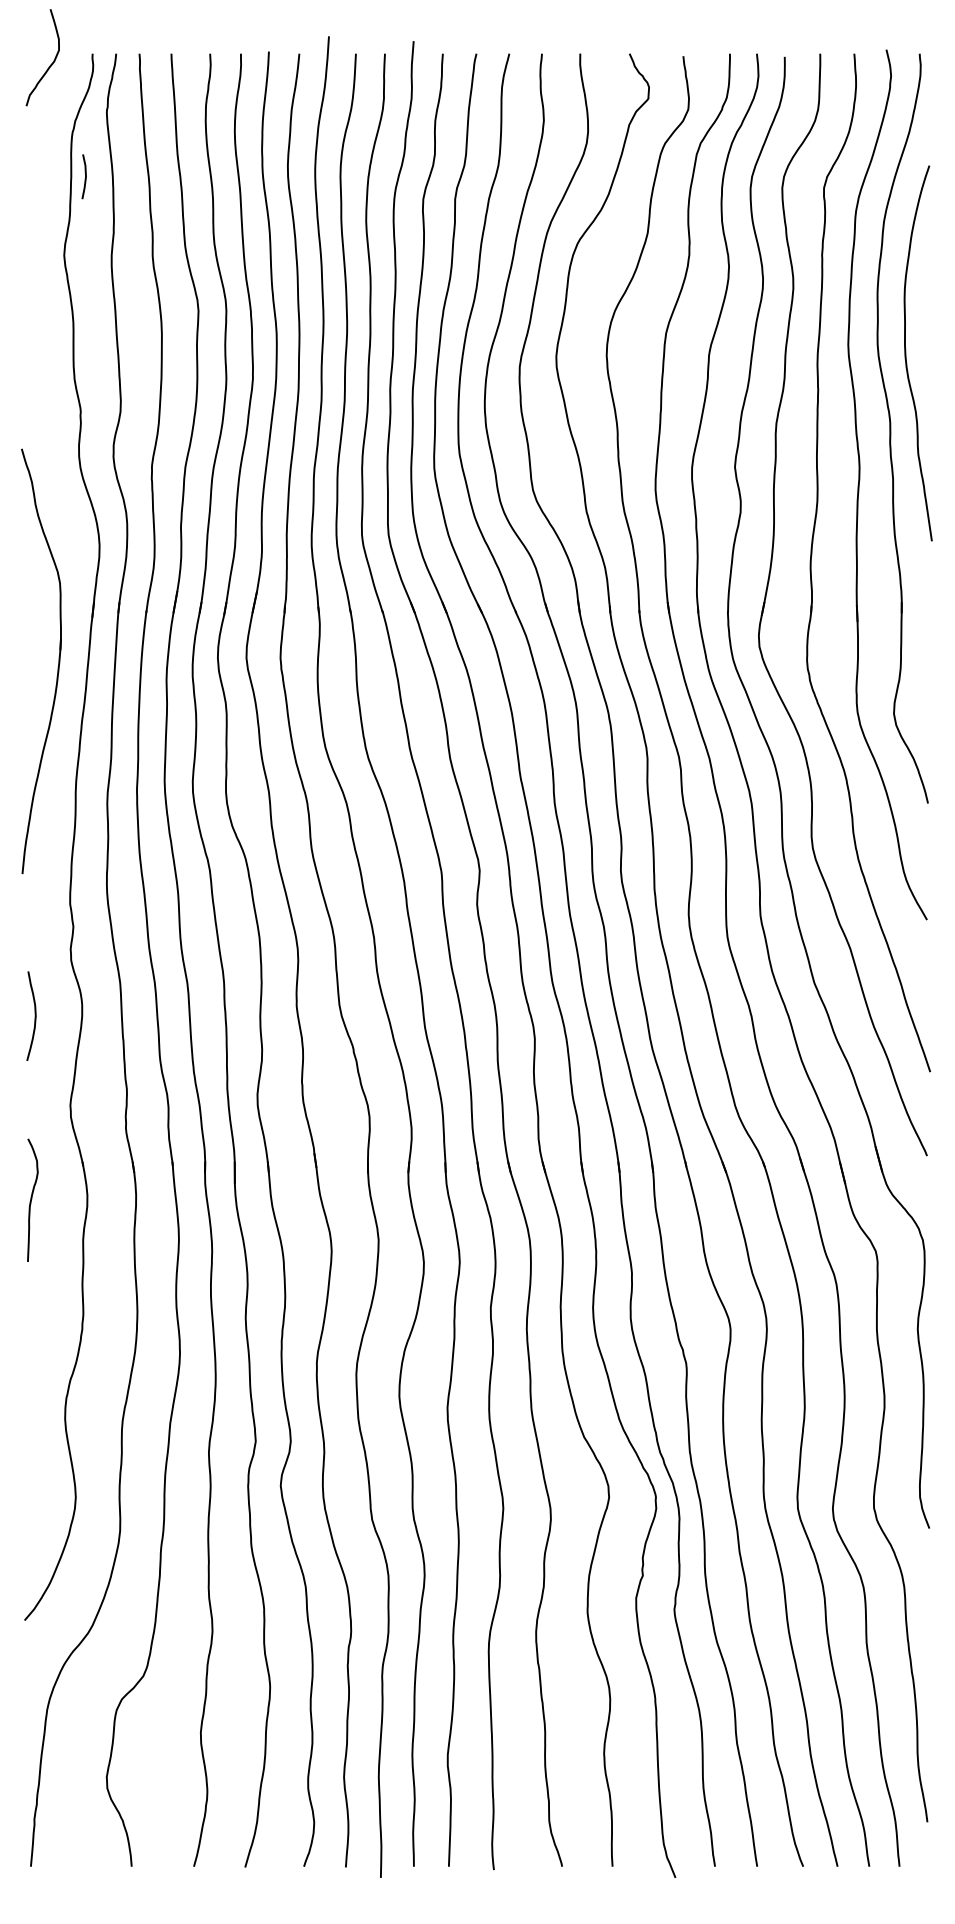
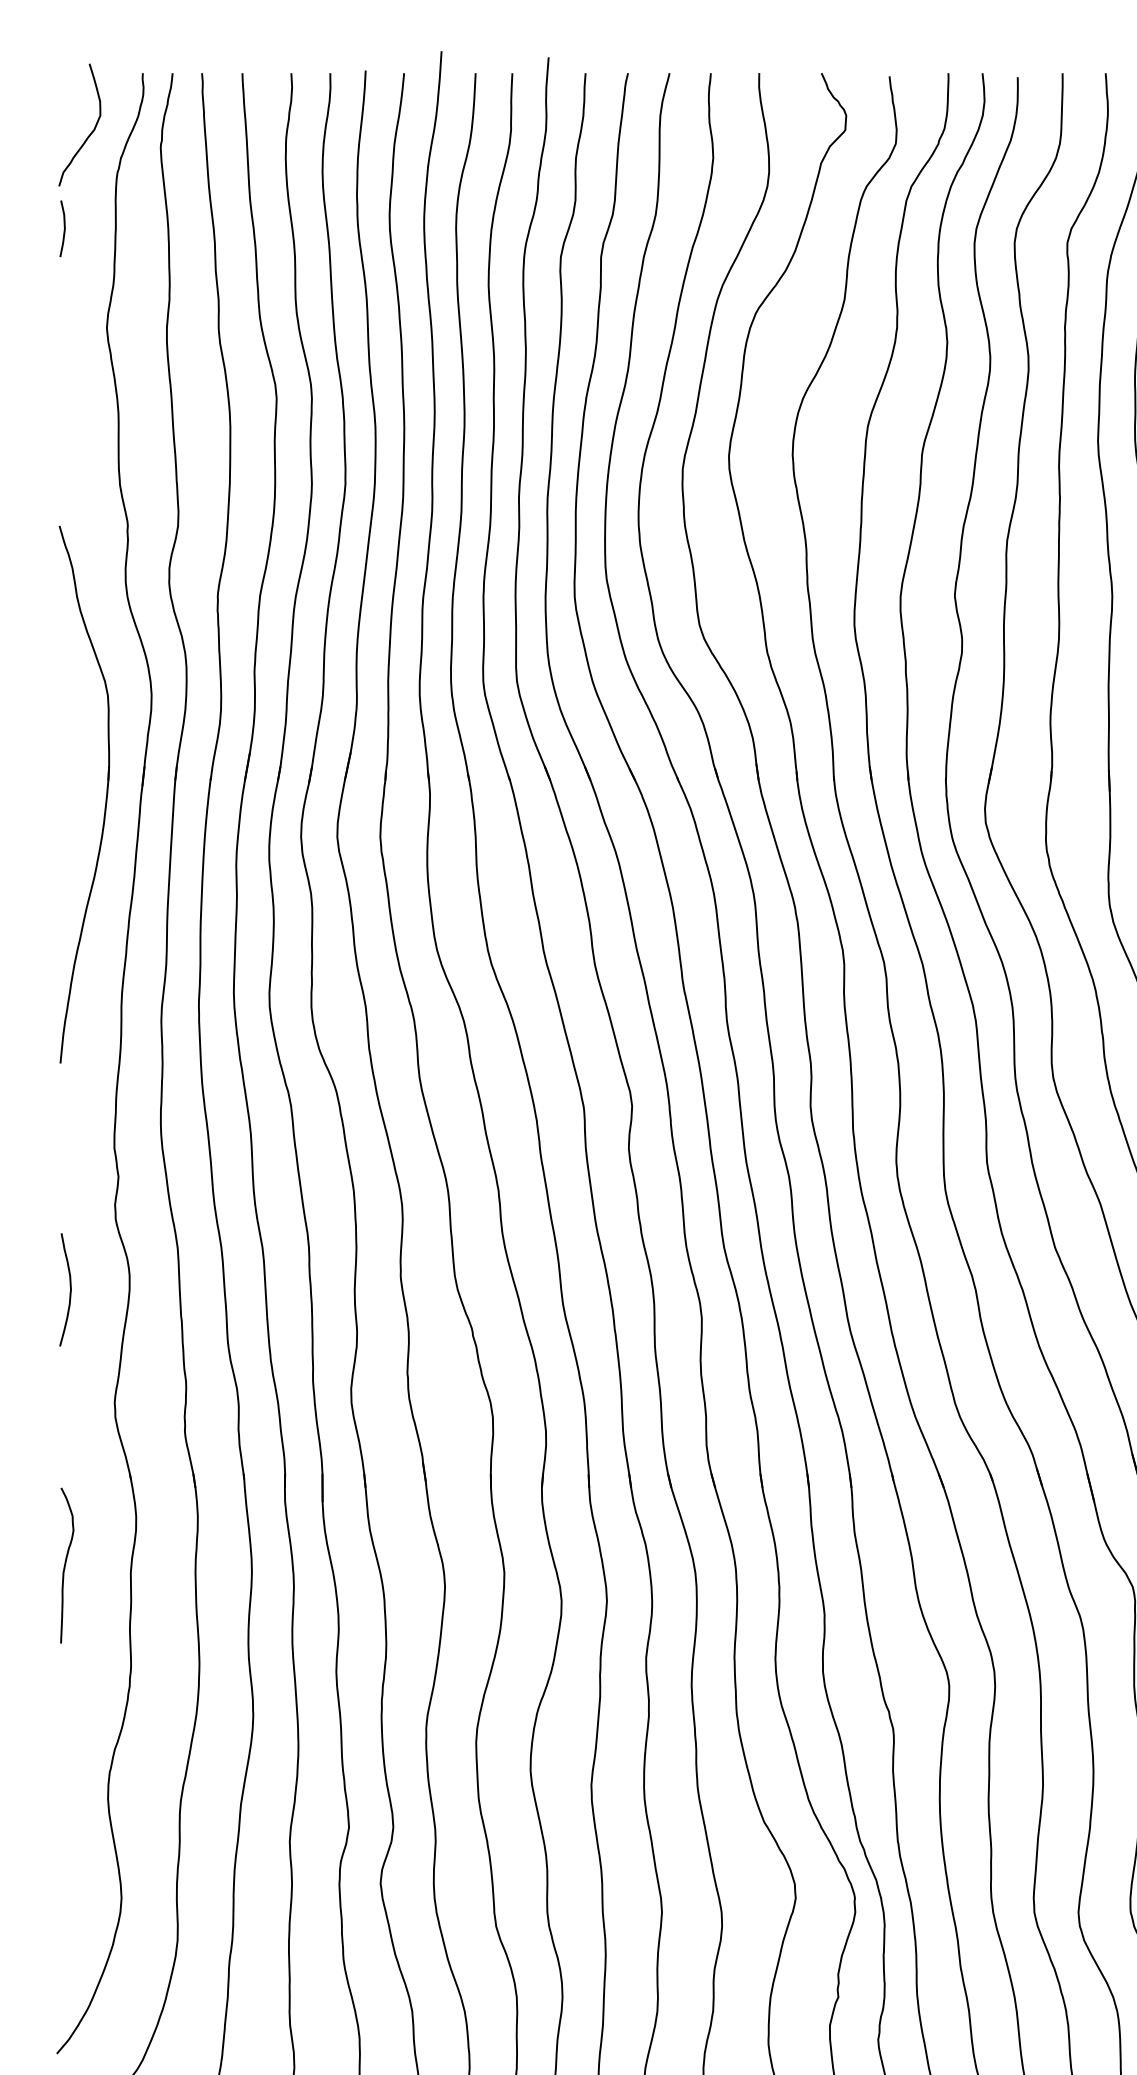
curve: (50, 64) -> (89, 133), moved
line: (85, 176) -> (64, 228), moved
part: (58, 661) -> (105, 794), moved
curve: (32, 1199) -> (66, 1564), moved

